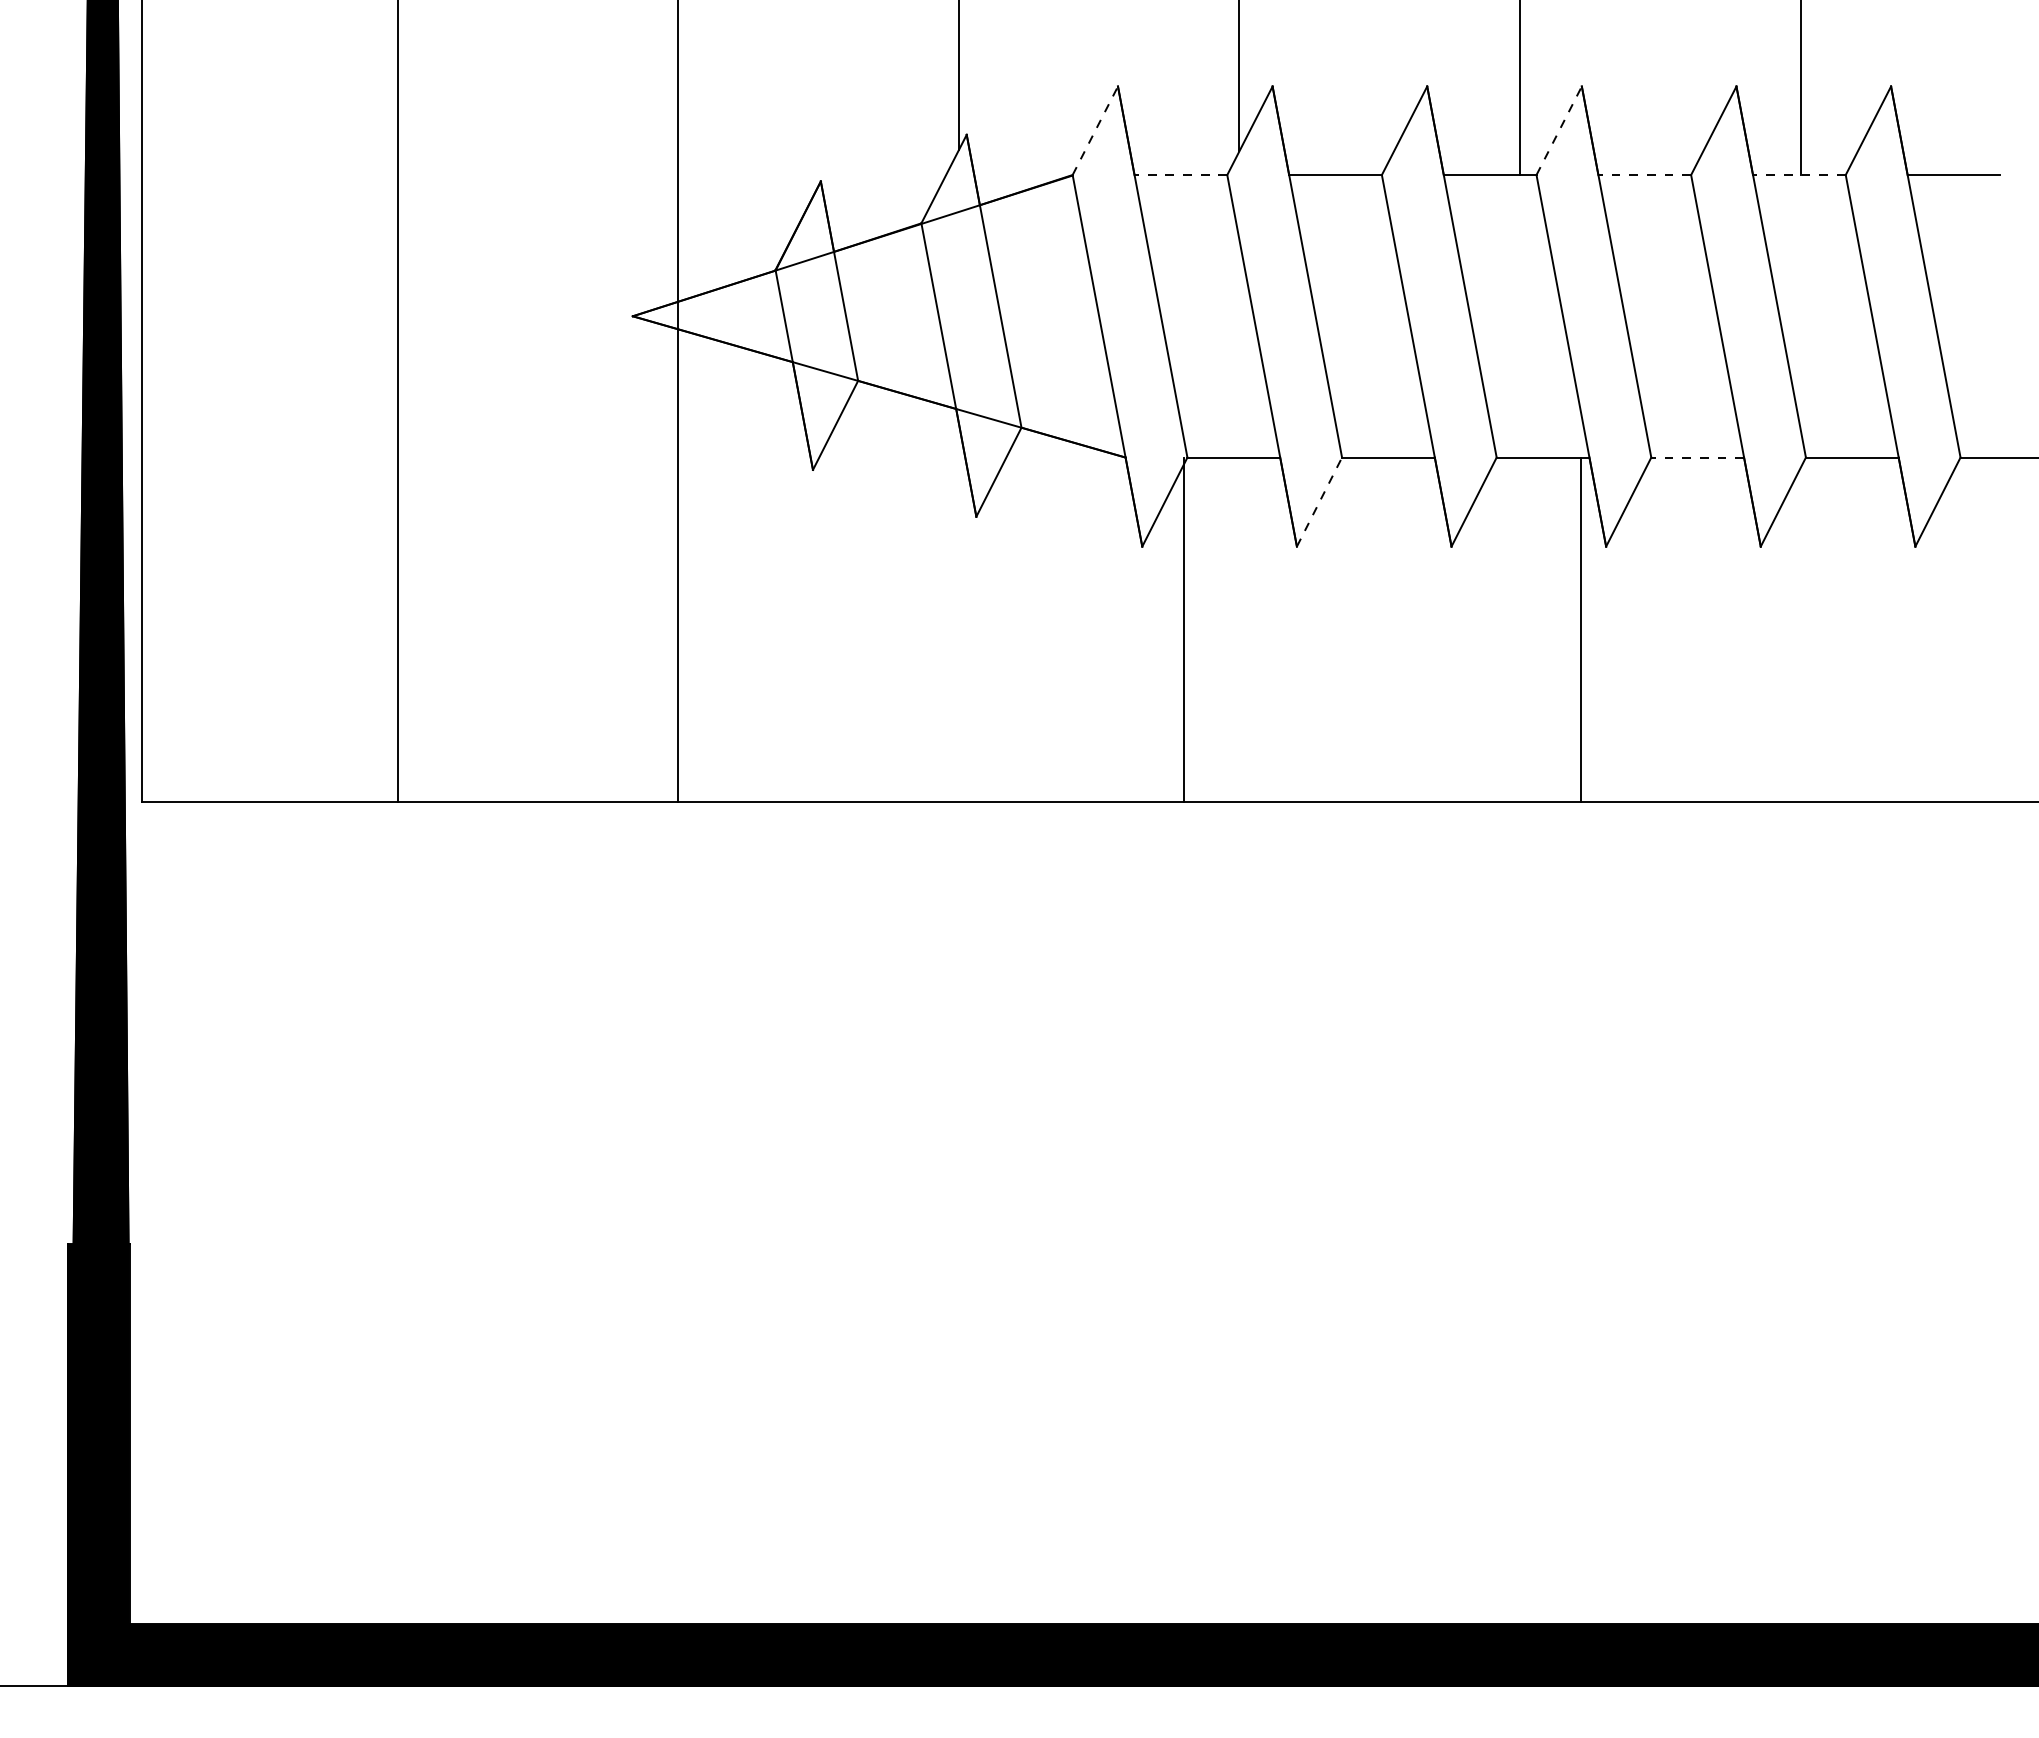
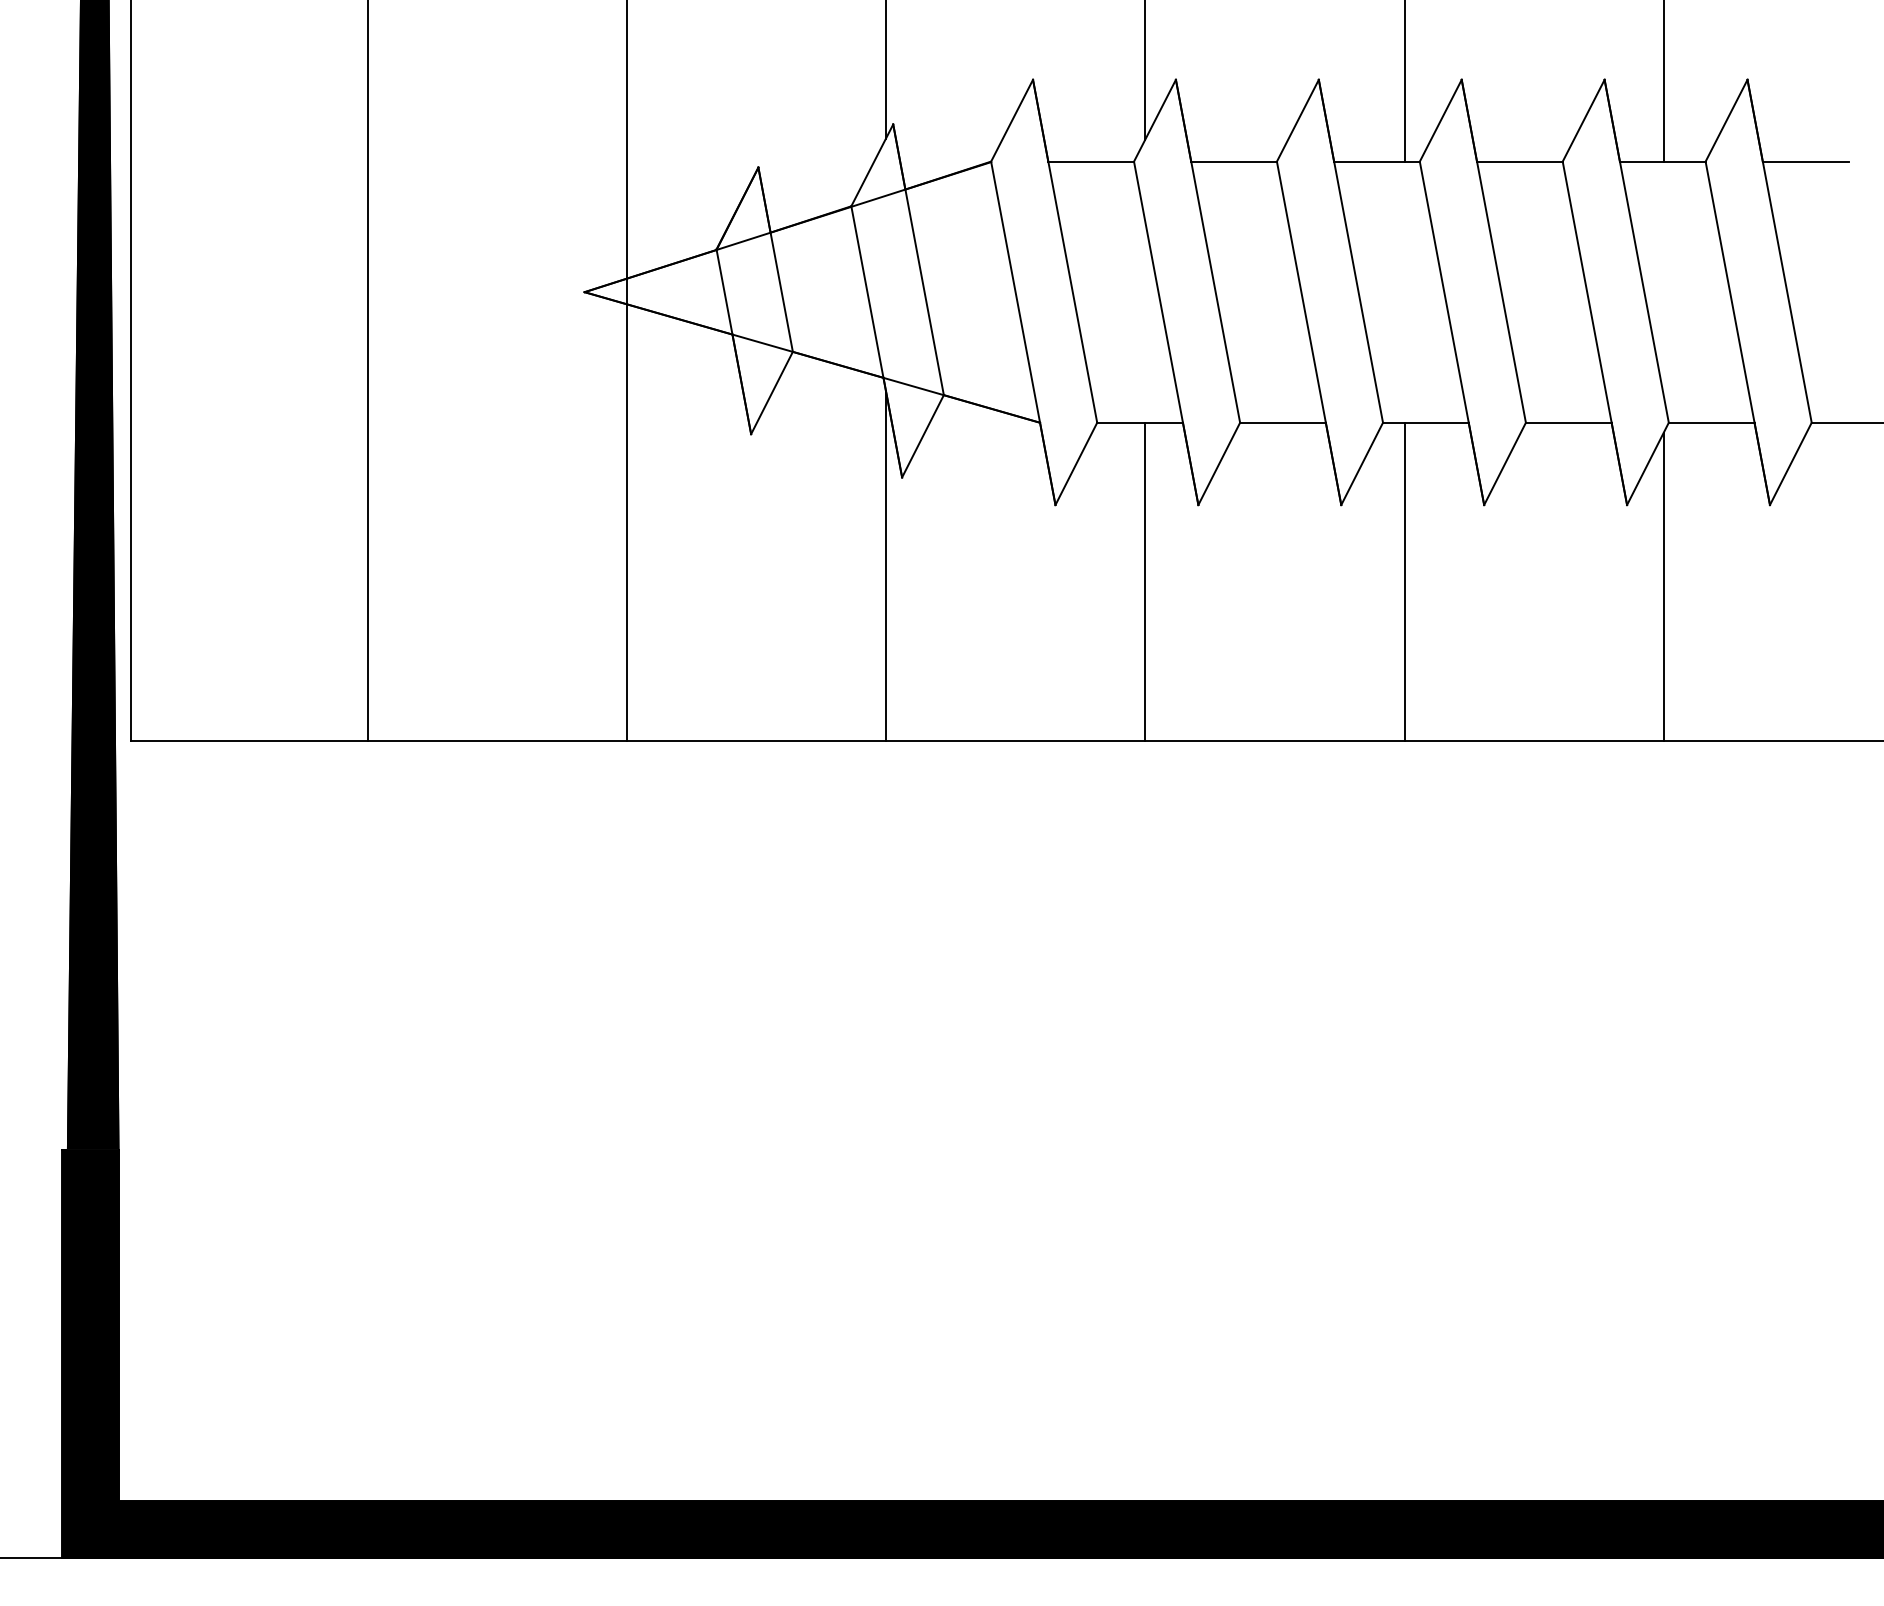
line: (1095, 130) -> (1012, 120), dashed -> solid
line: (1559, 130) -> (1441, 120), dashed -> solid
line: (1180, 175) -> (1090, 162), dashed -> solid
line: (1644, 175) -> (1519, 162), dashed -> solid
line: (1798, 175) -> (1661, 162), dashed -> solid
line: (1697, 457) -> (1568, 422), dashed -> solid
line: (1319, 502) -> (1219, 464), dashed -> solid
line: (958, 612) -> (885, 565), added
line: (1184, 629) -> (1145, 581), moved
line: (1581, 629) -> (1405, 581), moved
line: (1800, 635) -> (1663, 587), added

